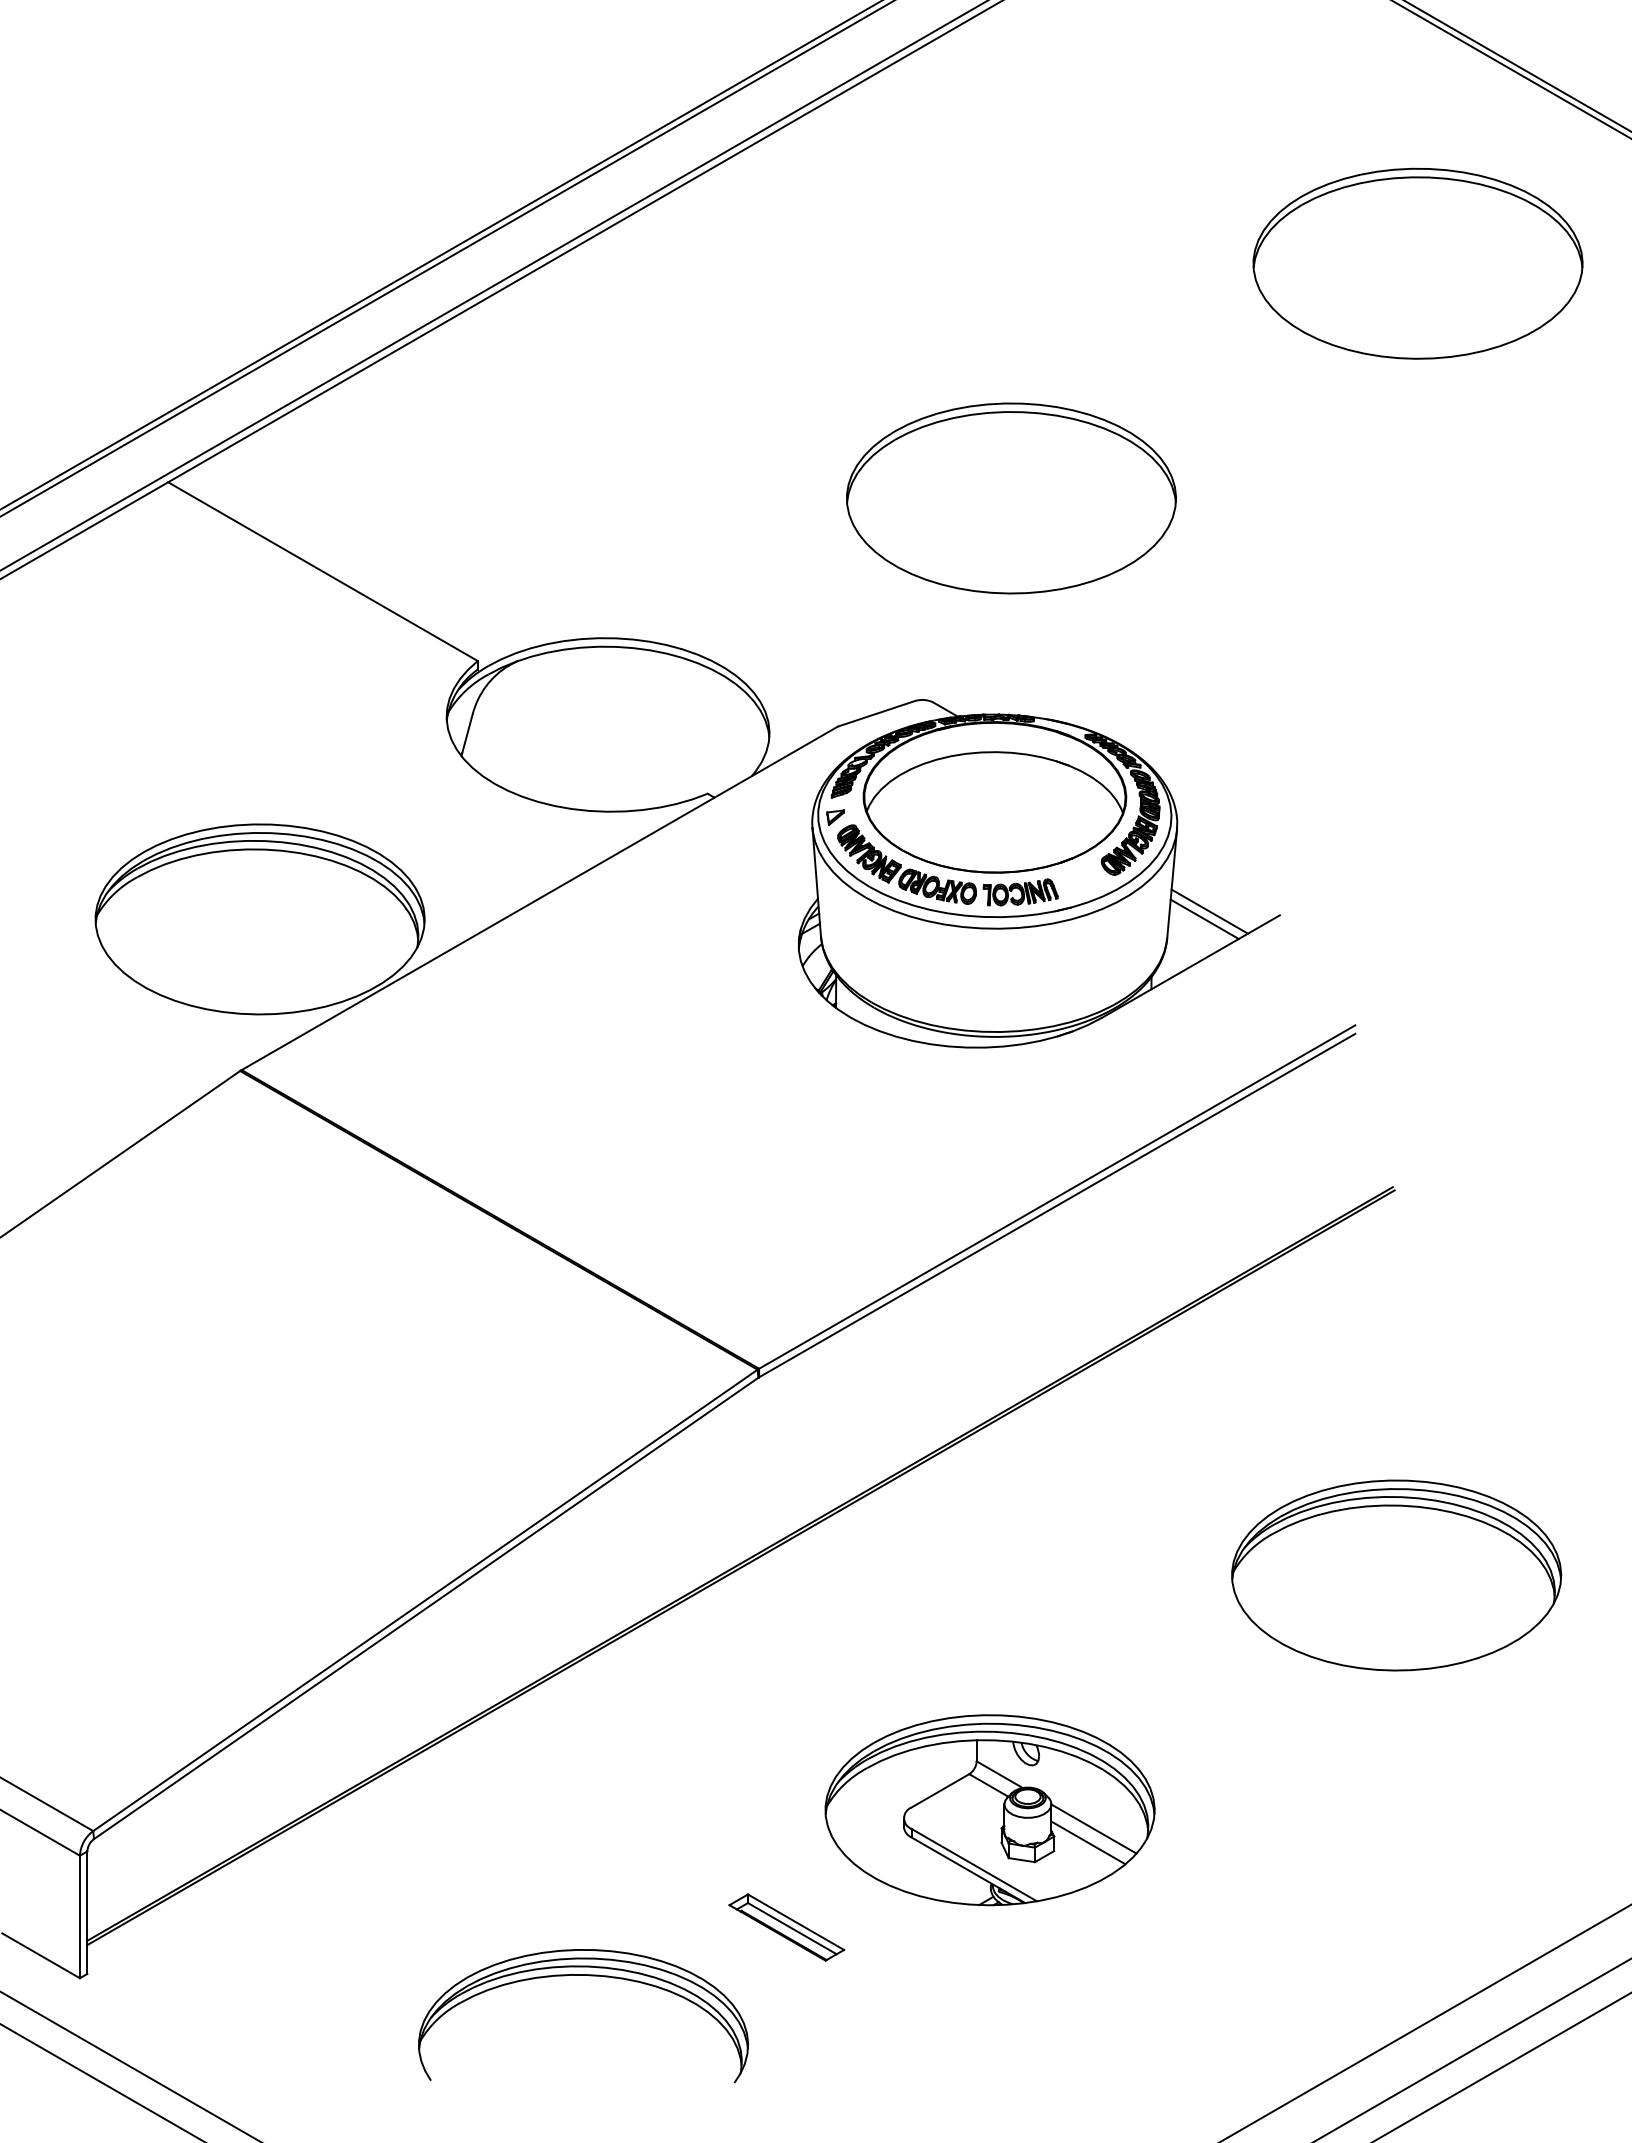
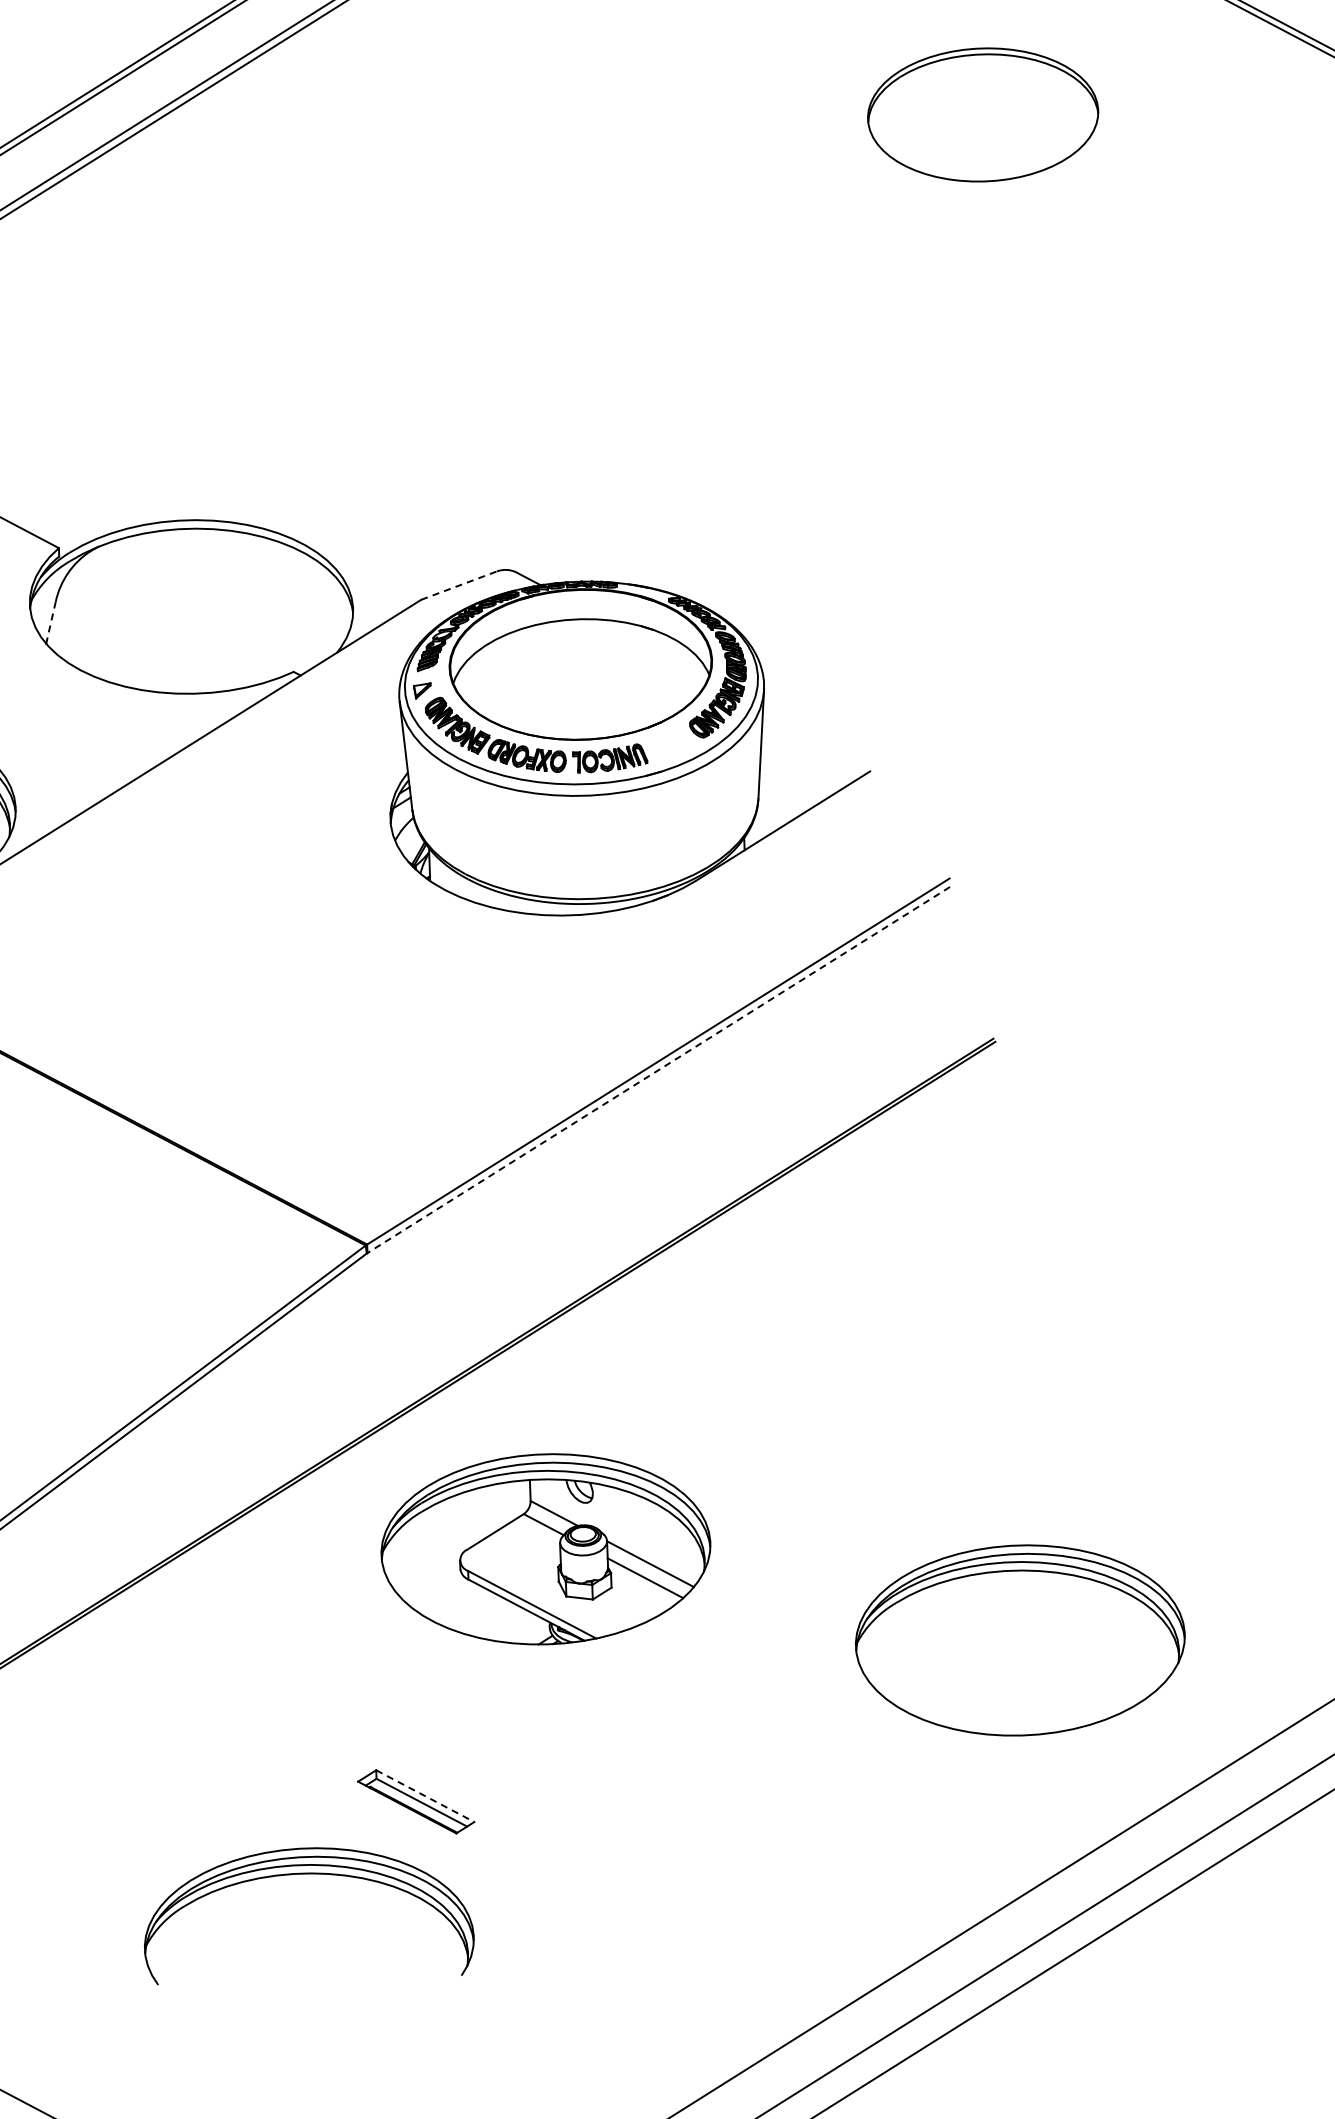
part: (1417, 263) -> (982, 114), size x0.7
part: (1011, 498) -> (585, 365), removed
line: (876, 713) -> (459, 585), solid -> dashed
line: (467, 734) -> (51, 621), solid -> dashed
line: (1209, 911) -> (799, 770), removed
line: (1204, 918) -> (794, 777), removed
line: (1056, 1205) -> (658, 1069), solid -> dashed
part: (1396, 1575) -> (1020, 1640), moved
part: (989, 1810) -> (545, 1549), moved
line: (796, 1922) -> (425, 1796), solid -> dashed
part: (589, 1976) -> (312, 1874), moved

